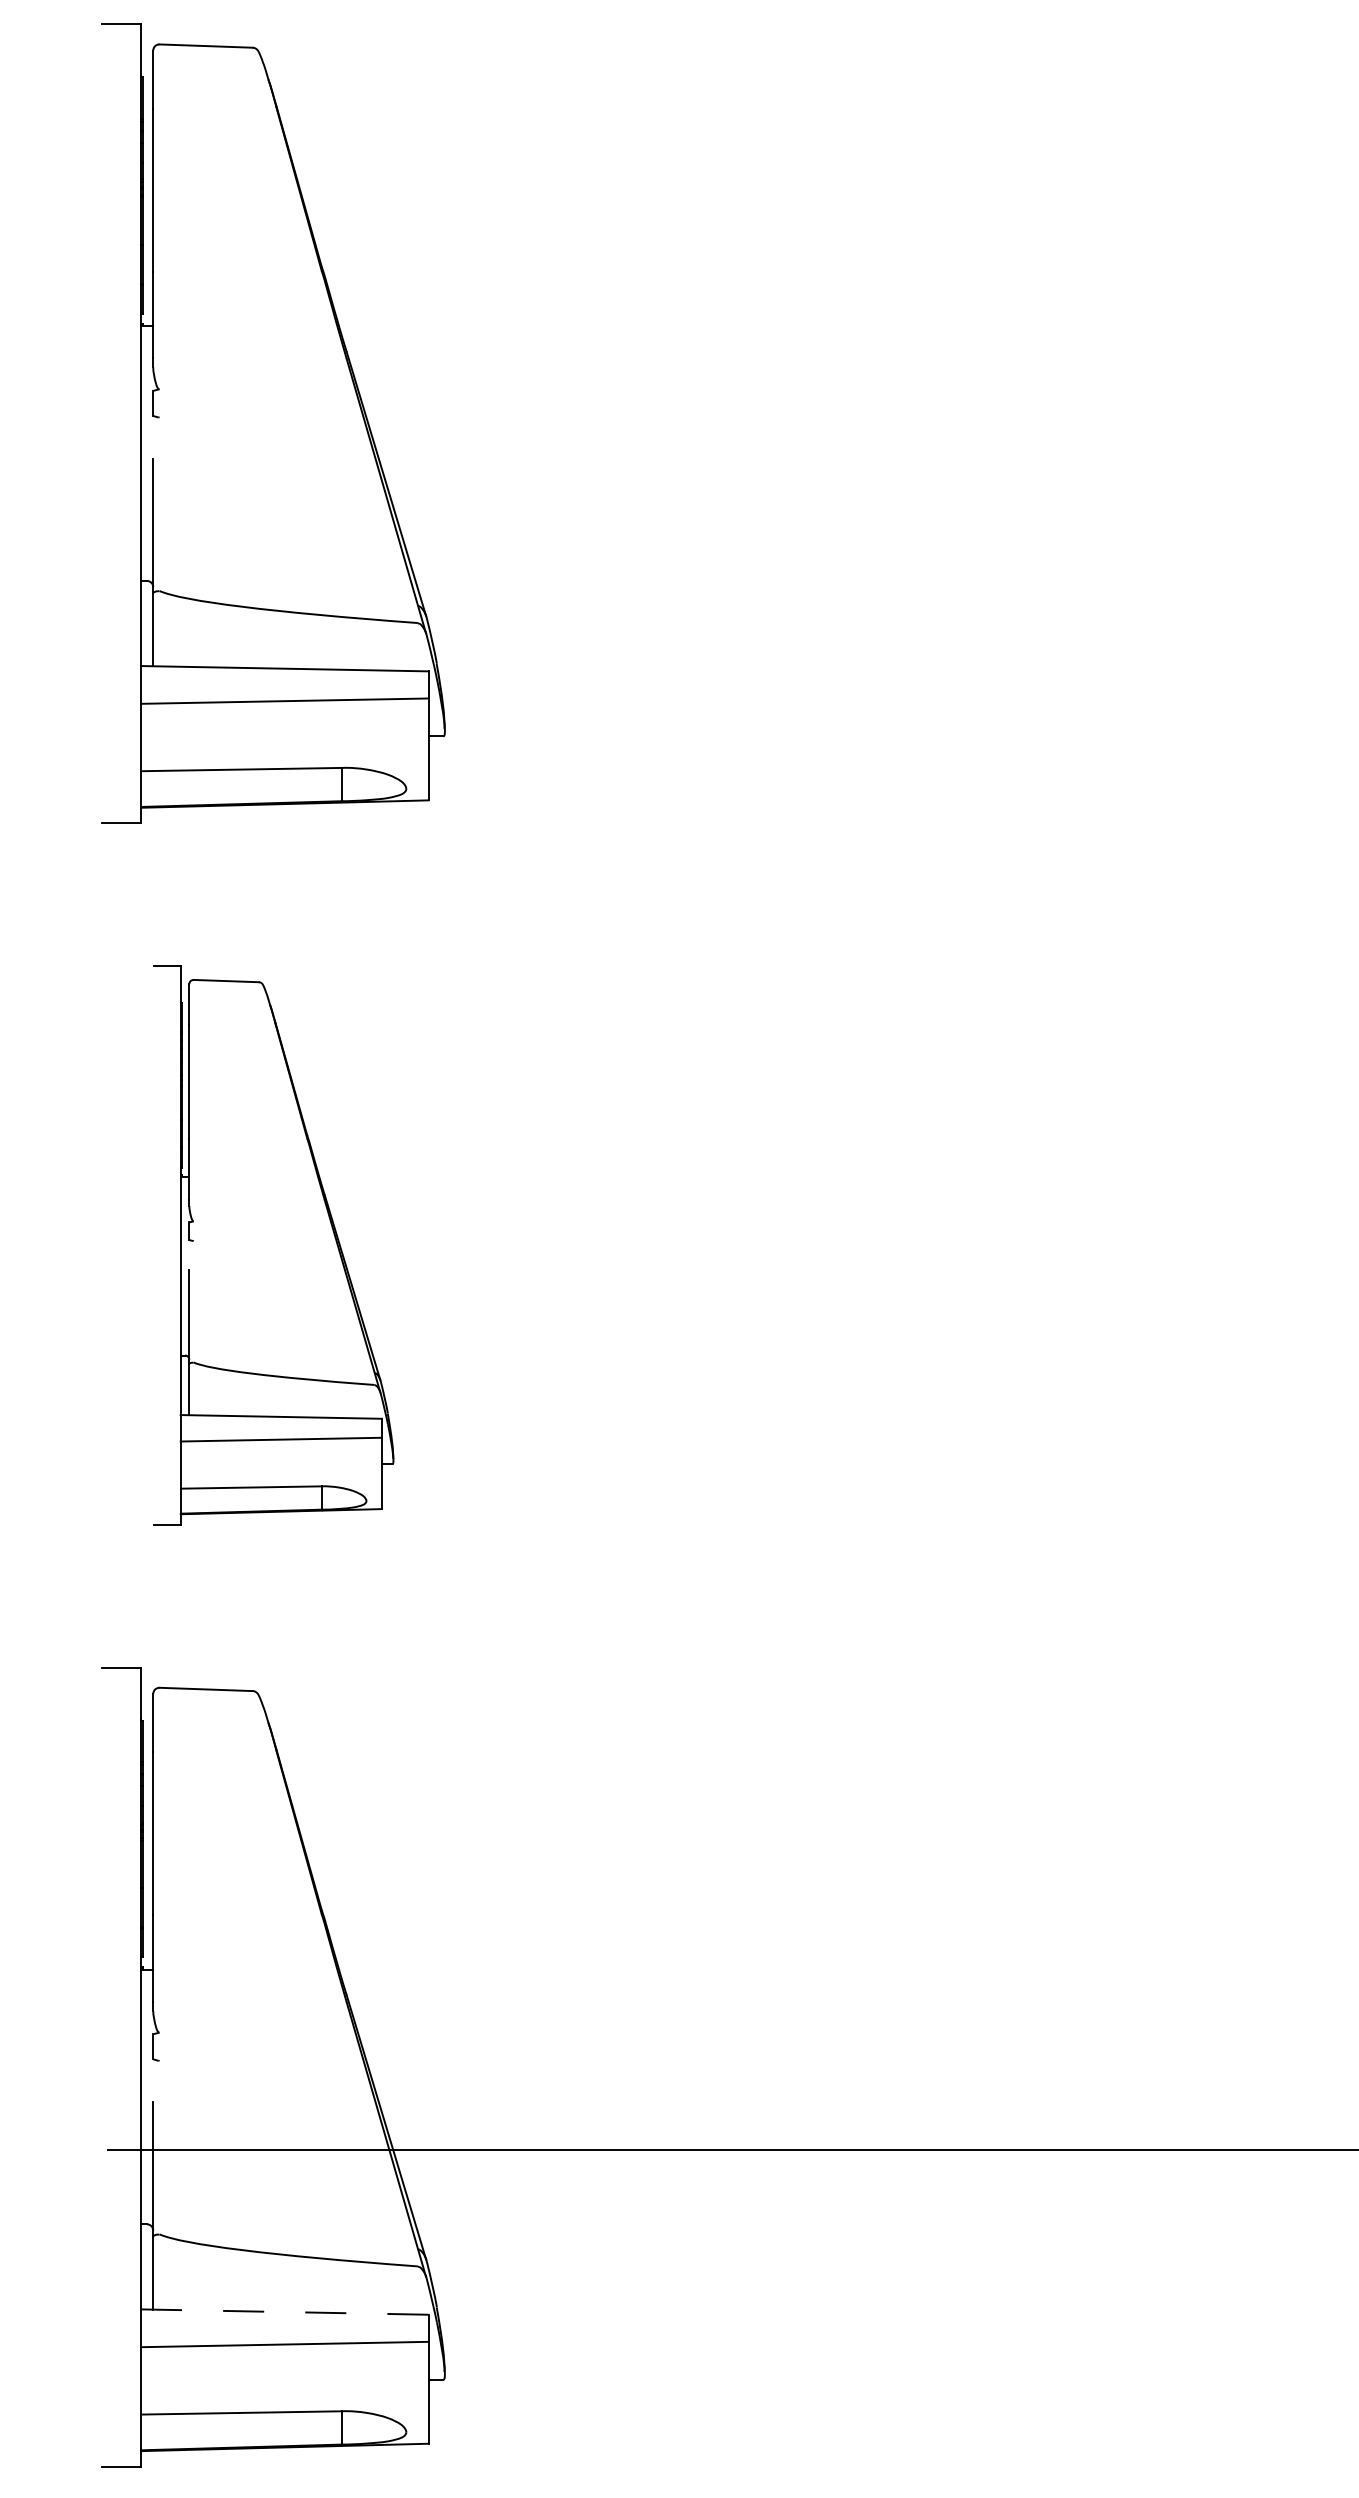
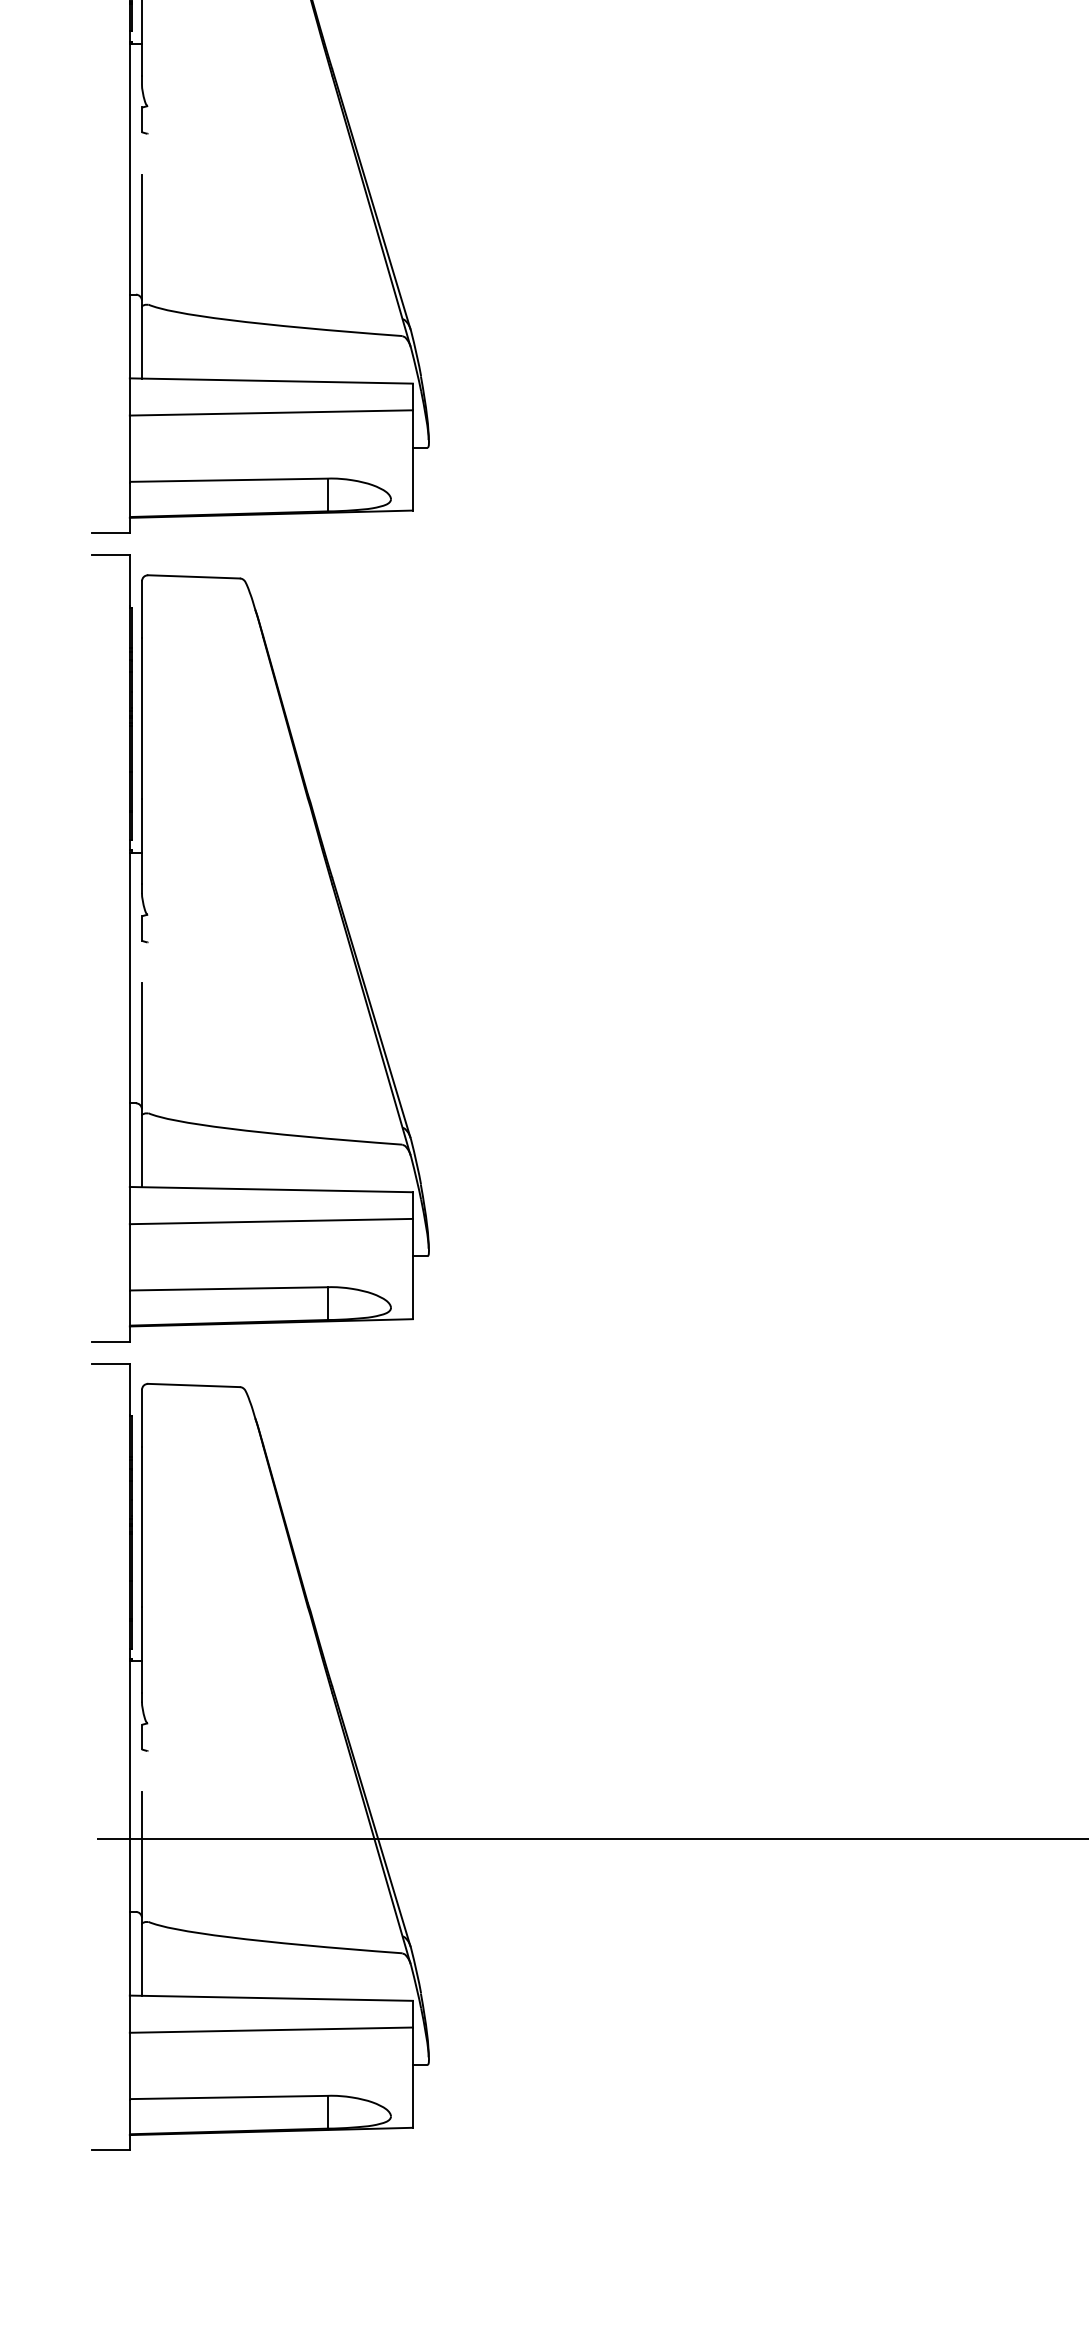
part: (273, 1245) -> (260, 948), size x1.43
line: (284, 2312) -> (271, 1998), dashed -> solid

